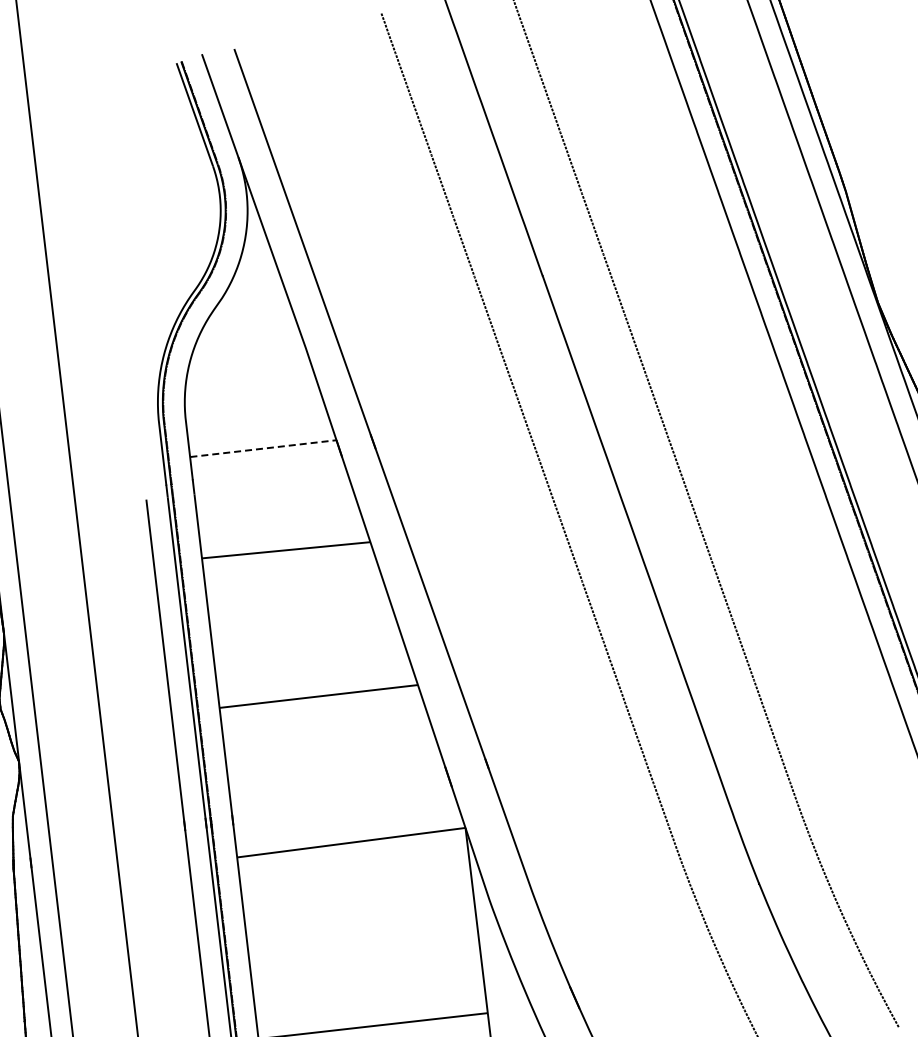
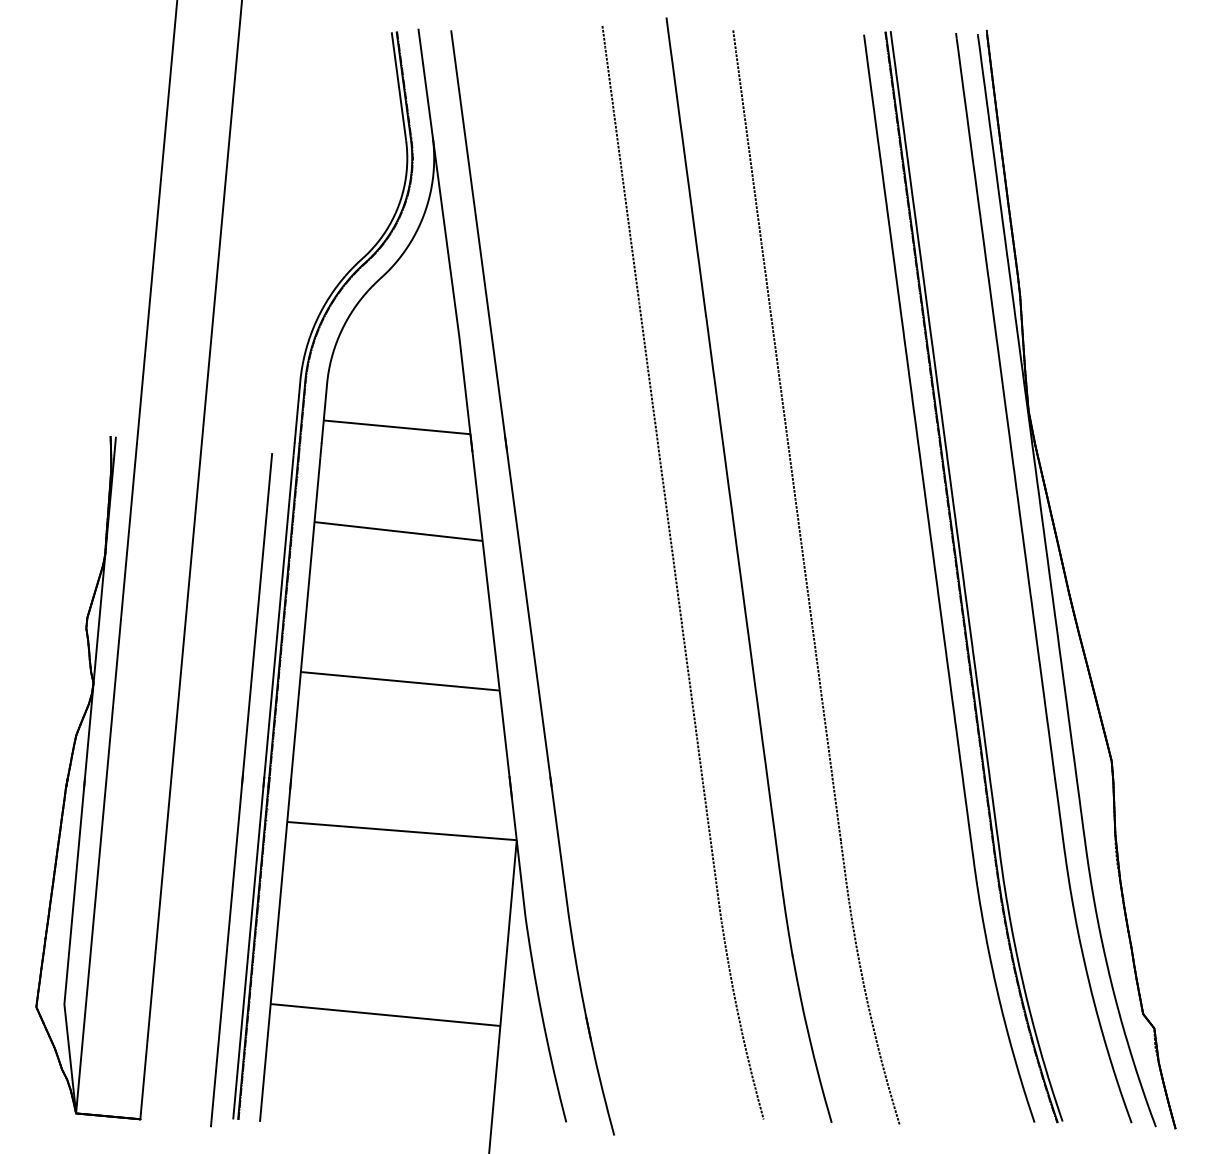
line: (263, 448) -> (397, 427), dashed -> solid

